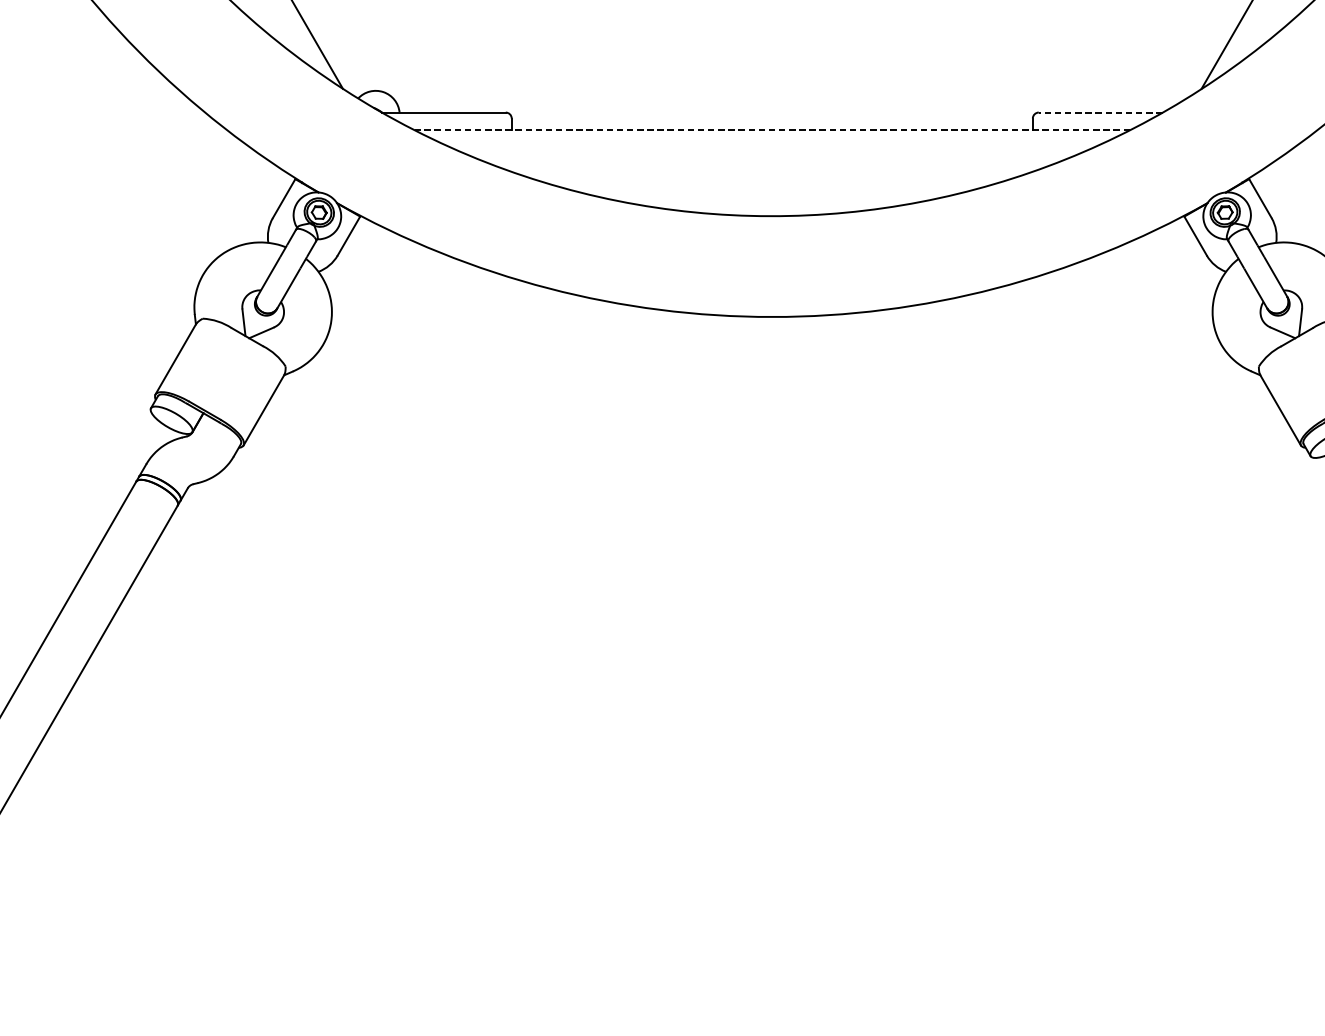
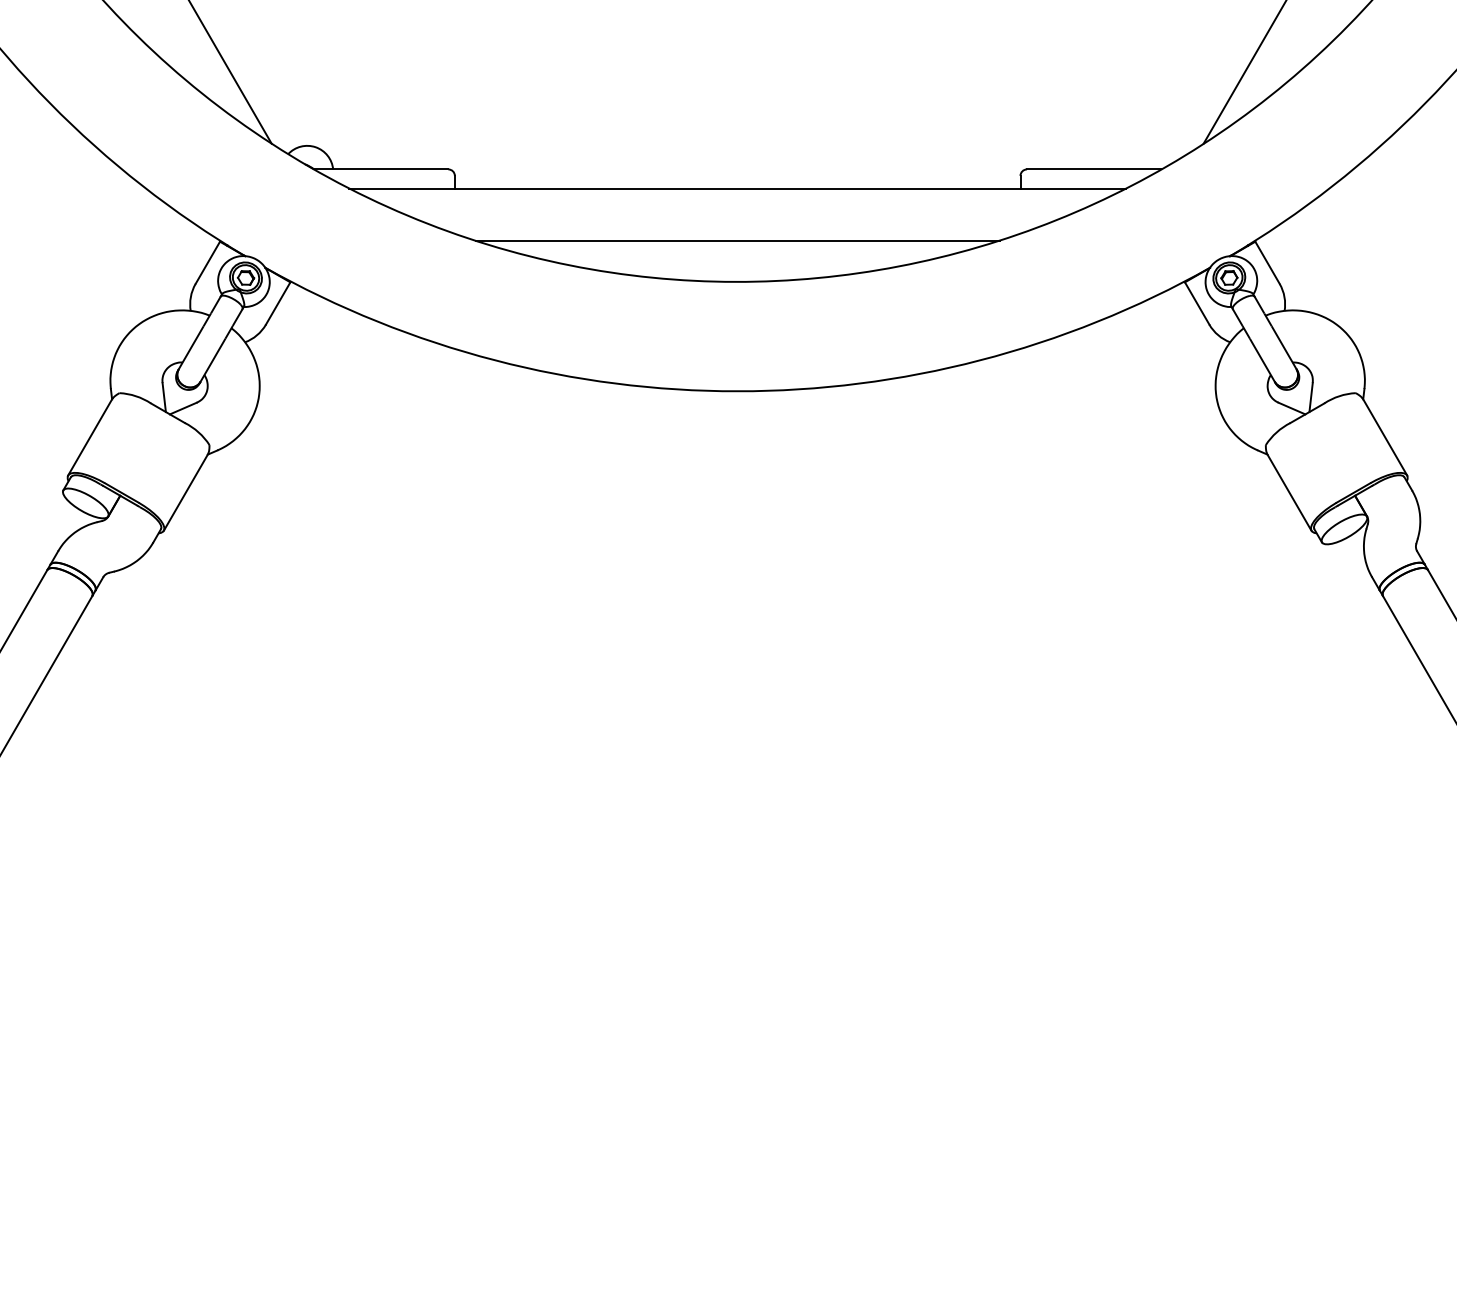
line: (1100, 112) -> (1093, 169), dashed -> solid
line: (772, 130) -> (737, 188), dashed -> solid
line: (772, 178) -> (737, 240), added

